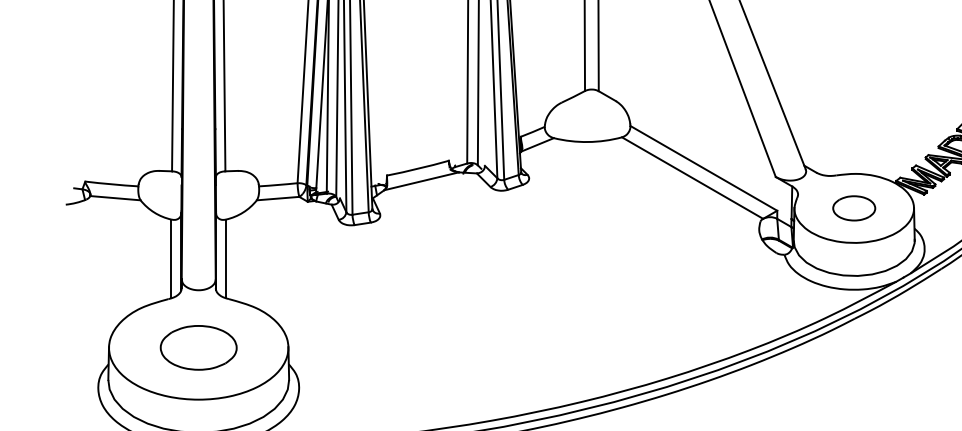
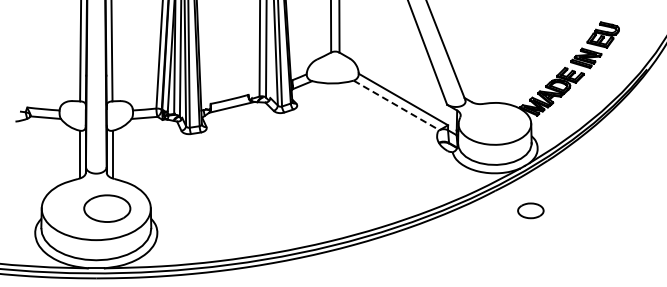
line: (692, 178) -> (396, 105), solid -> dashed
part: (853, 207) -> (530, 210), moved
part: (199, 347) -> (107, 208), moved

